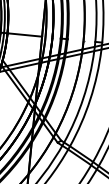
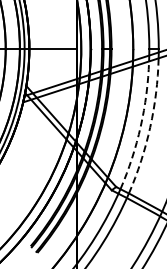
arc: (83, 98) -> (140, 126), solid -> dashed
arc: (90, 99) -> (150, 127), solid -> dashed

